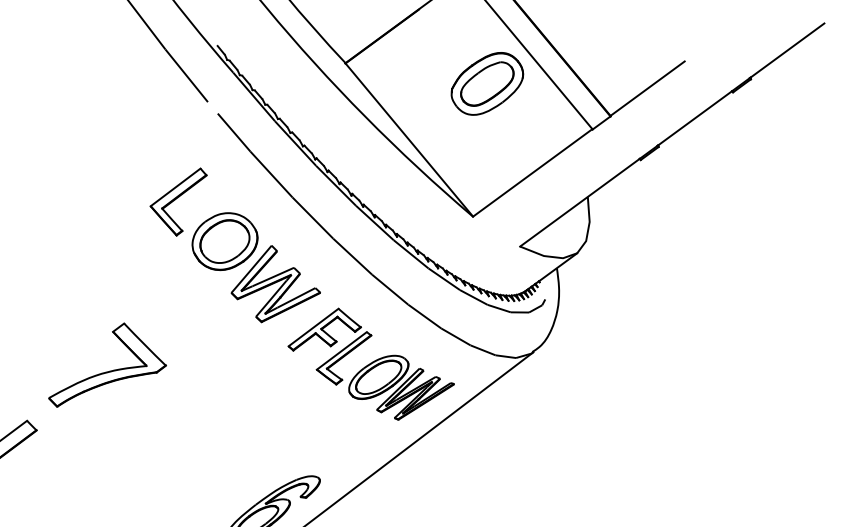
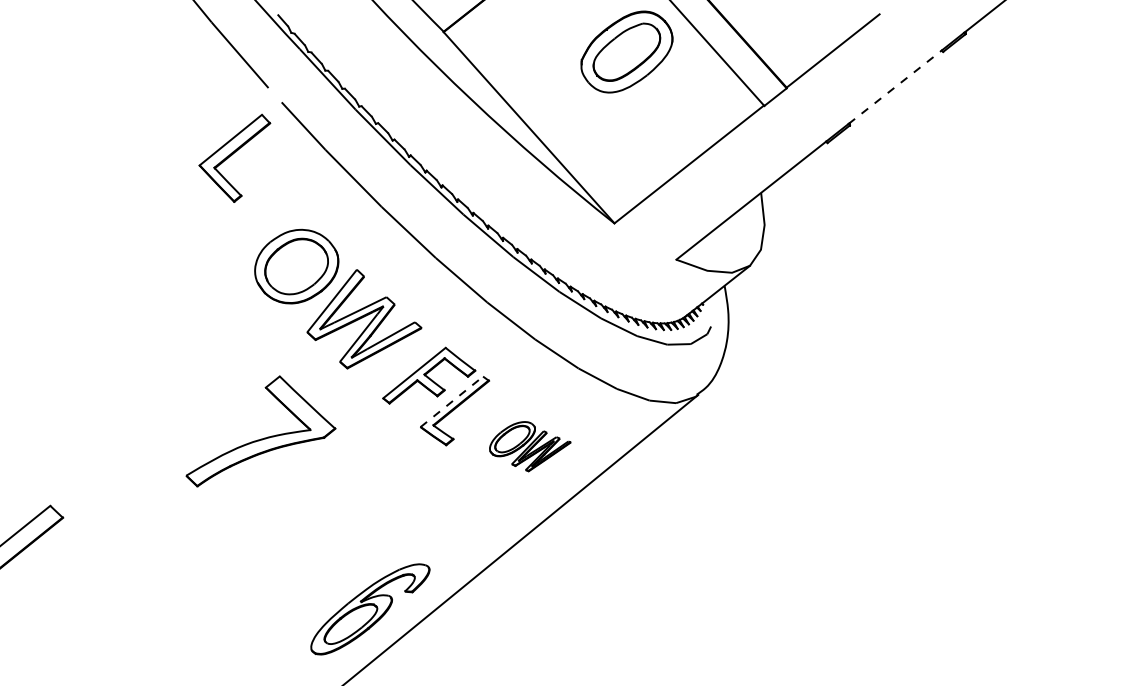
line: (695, 117) -> (895, 86), solid -> dashed
part: (178, 201) -> (234, 157), moved
line: (342, 350) -> (452, 401), solid -> dashed
part: (108, 371) -> (261, 438), moved
part: (401, 387) -> (530, 446), size x0.6

